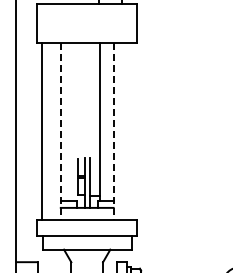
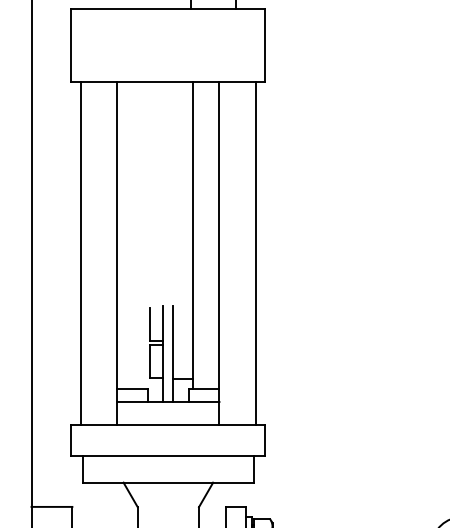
line: (60, 131) -> (116, 254), dashed -> solid
line: (113, 131) -> (219, 254), dashed -> solid
line: (132, 131) -> (255, 254), added

